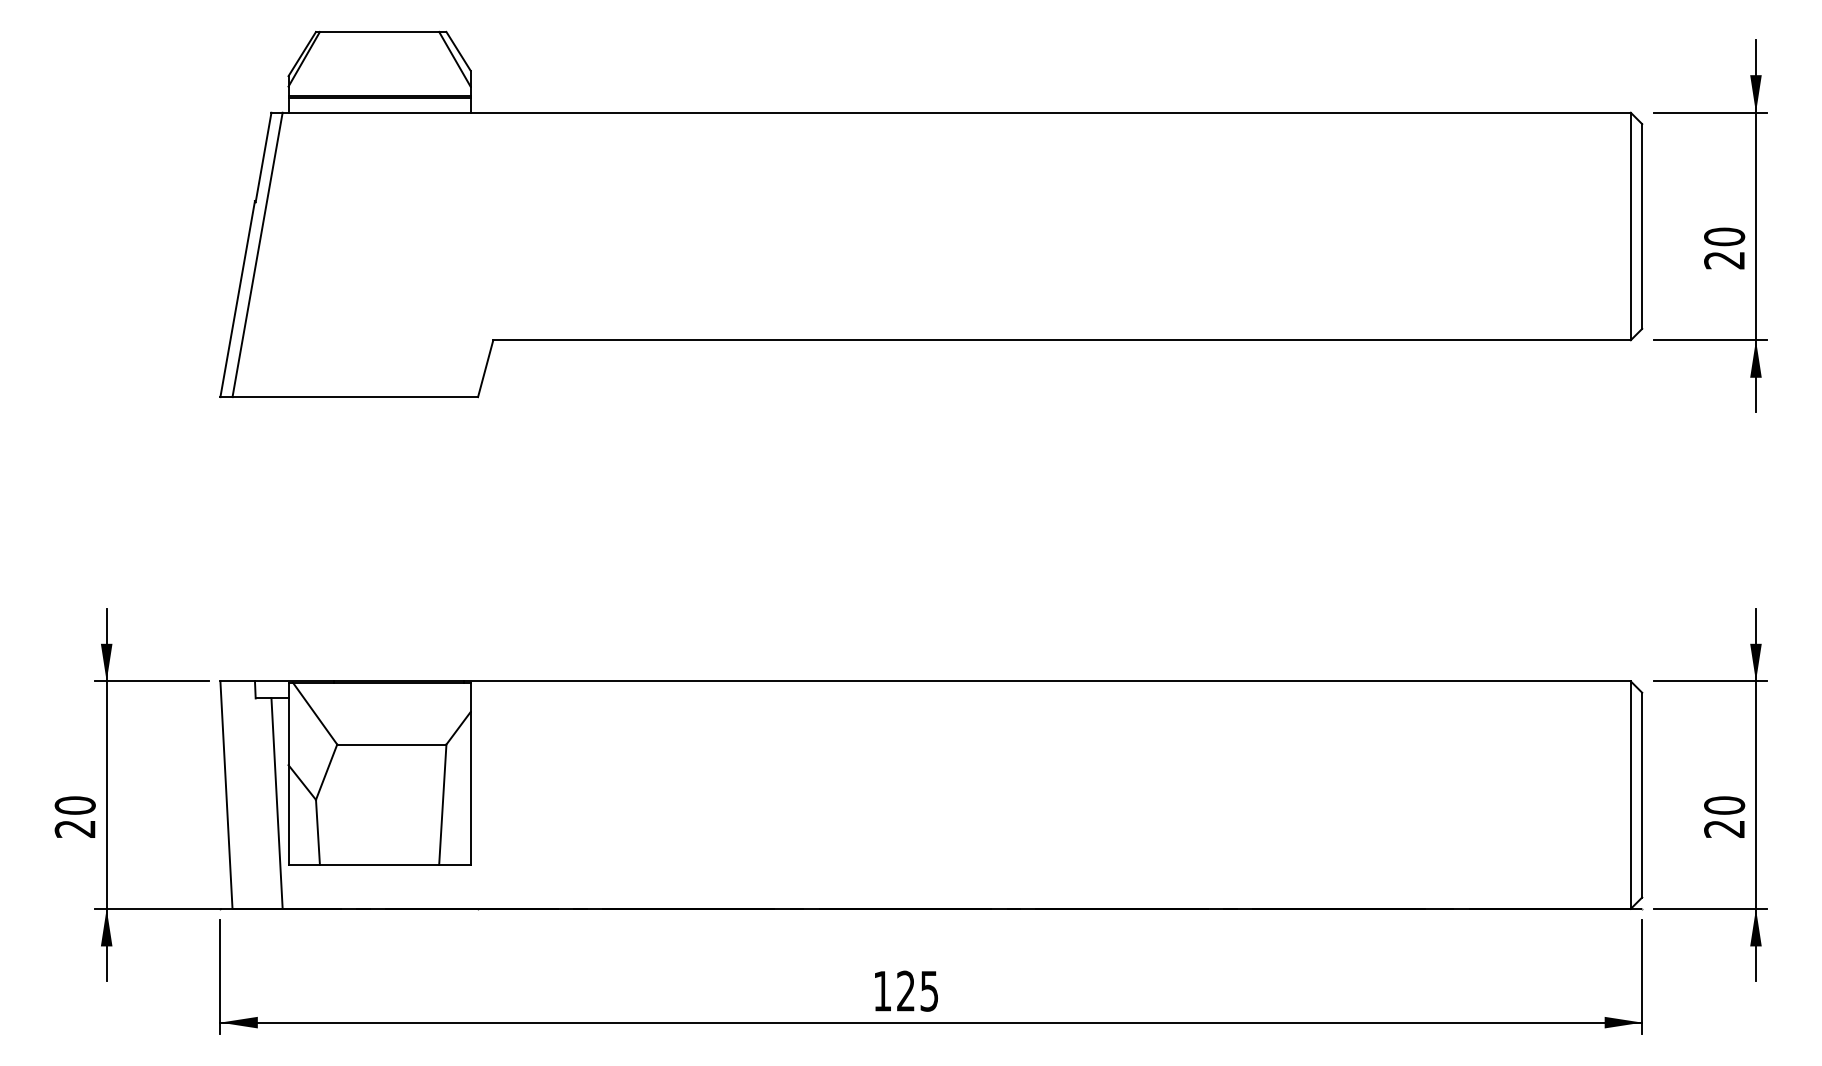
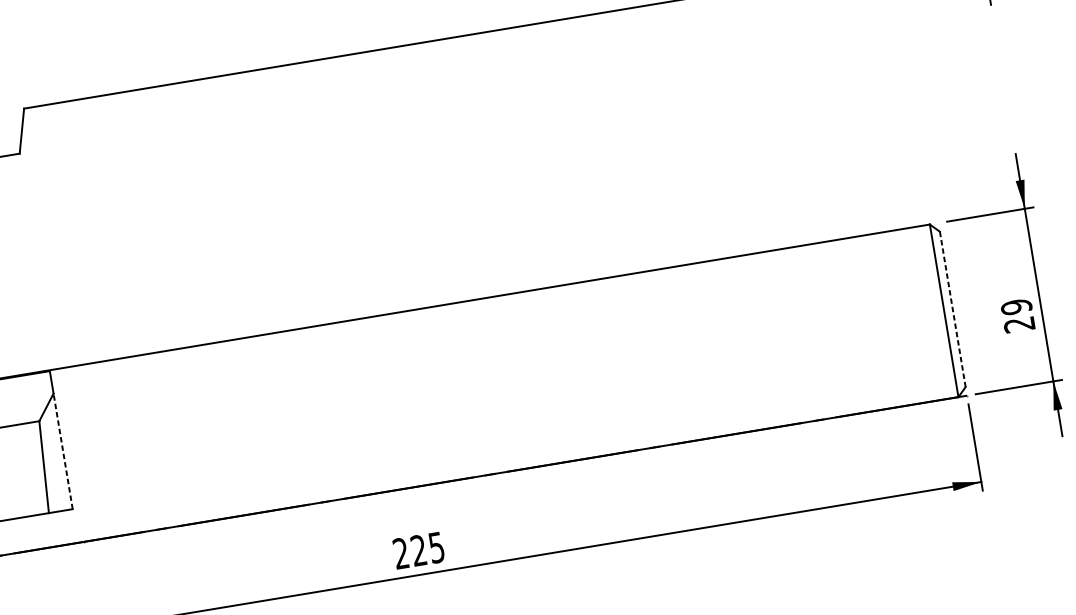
line: (470, 787) -> (62, 450), solid -> dashed
line: (1642, 795) -> (953, 309), solid -> dashed
text: (1724, 805) -> (1016, 306), 20 -> 29
text: (881, 990) -> (400, 553), 125 -> 225

